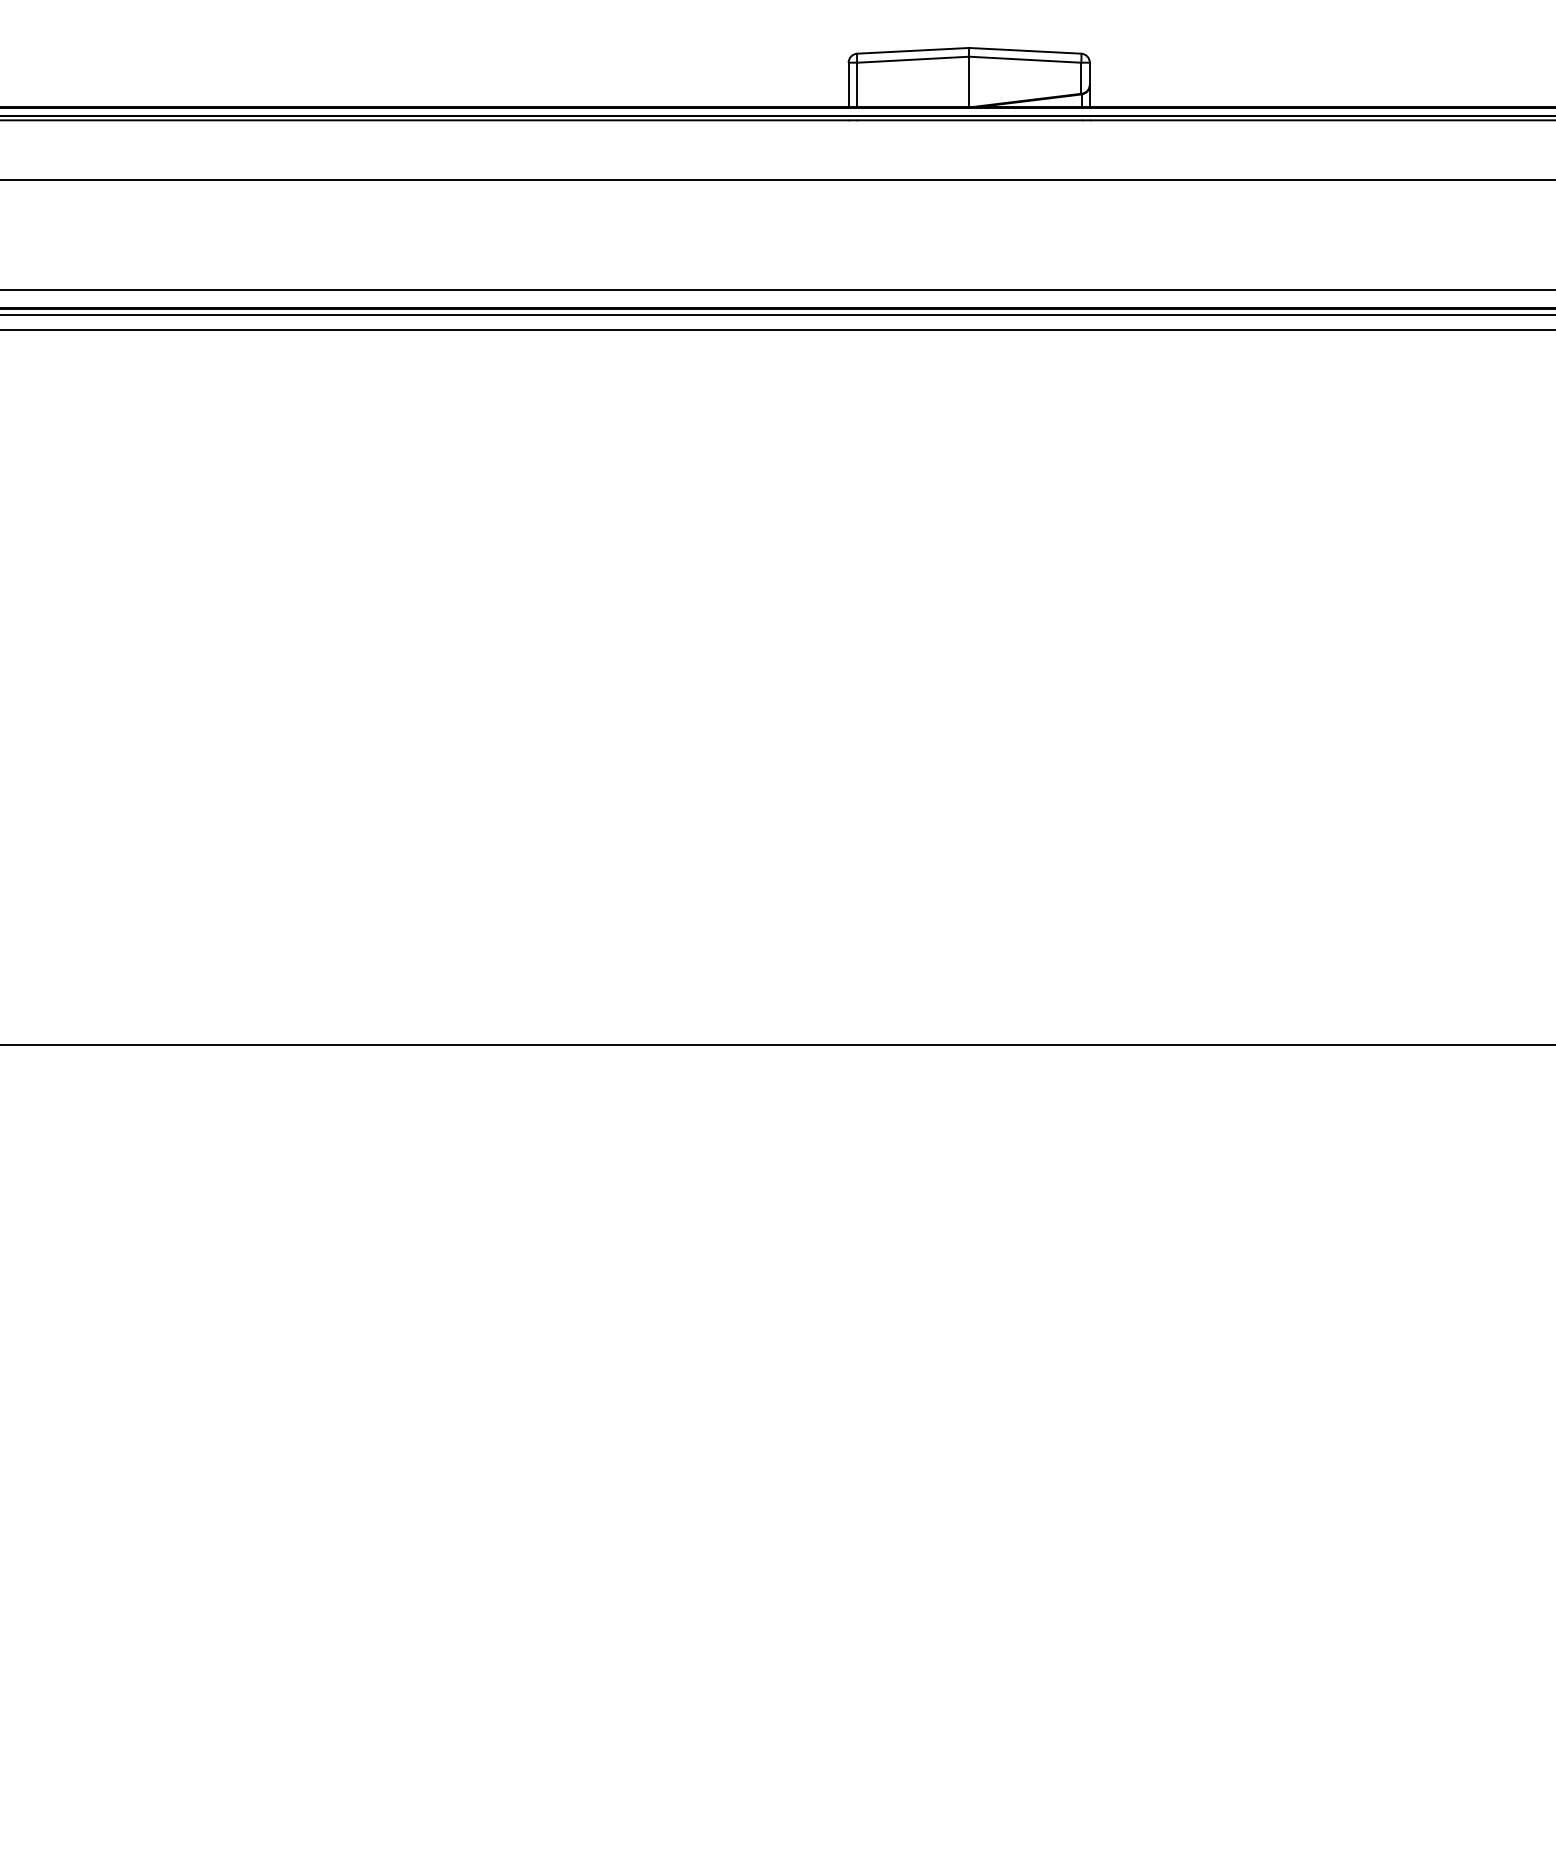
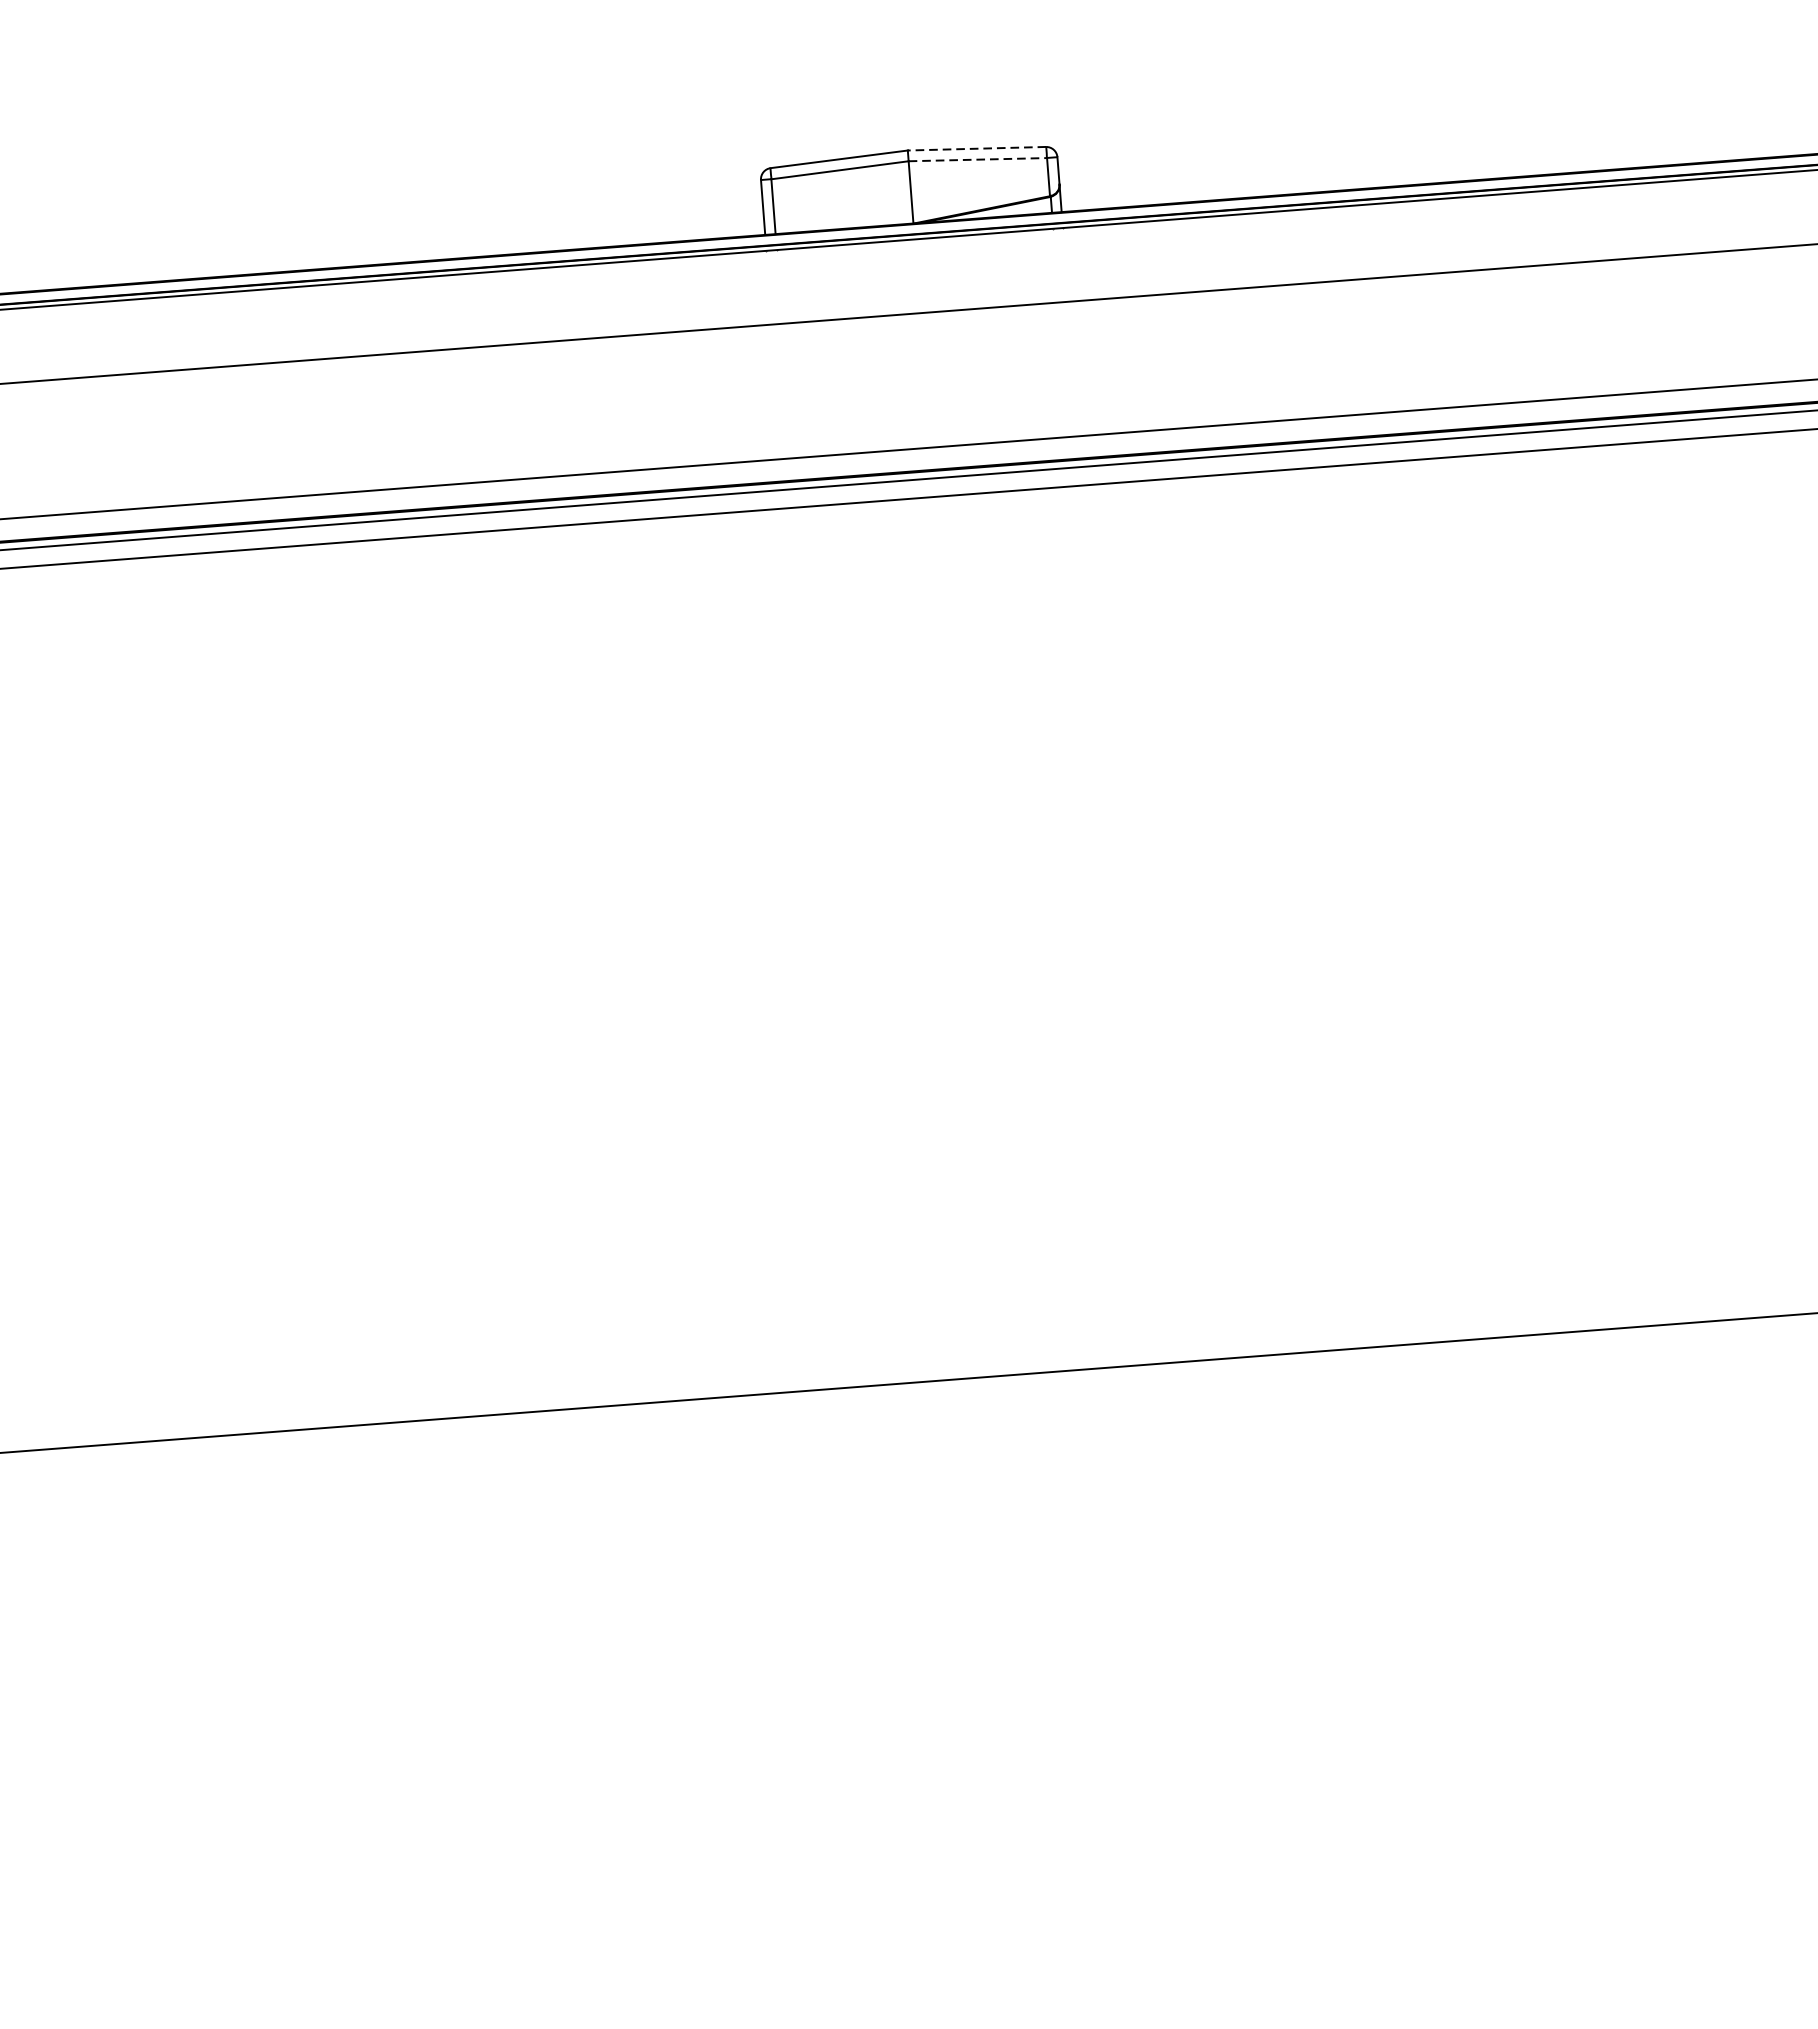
line: (1024, 50) -> (975, 148), solid -> dashed
line: (1025, 59) -> (978, 159), solid -> dashed

